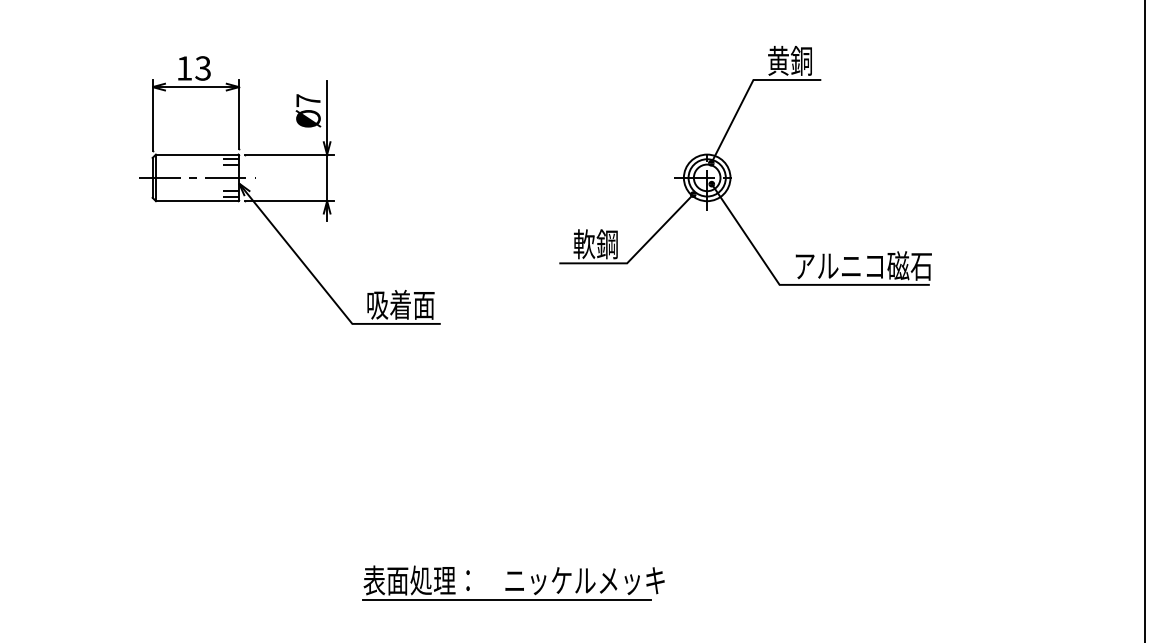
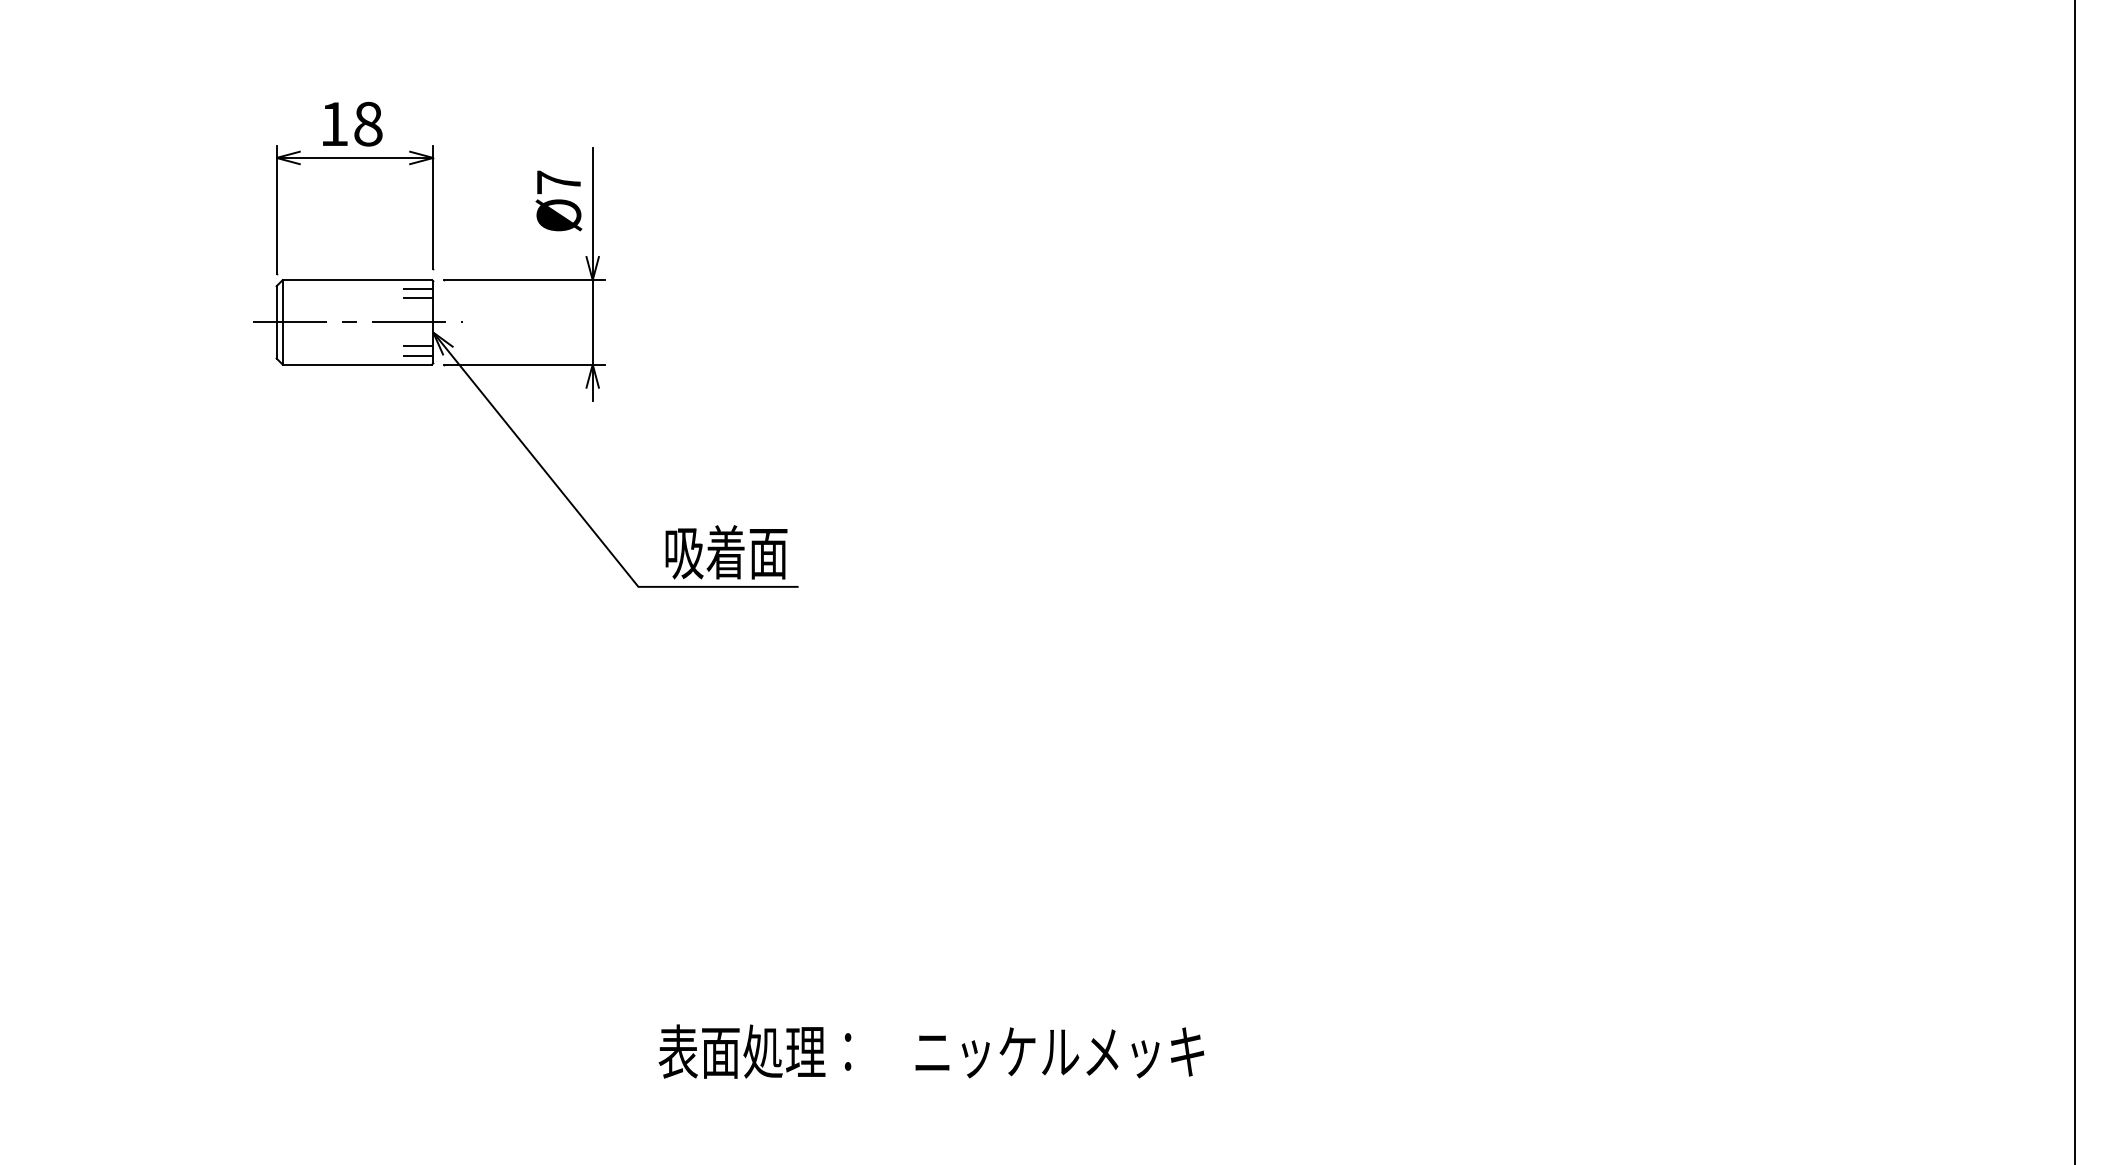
text: (203, 68) -> (368, 124), 13 -> 18
part: (730, 170) -> (1323, 308), removed
line: (506, 599) -> (917, 1086), removed

